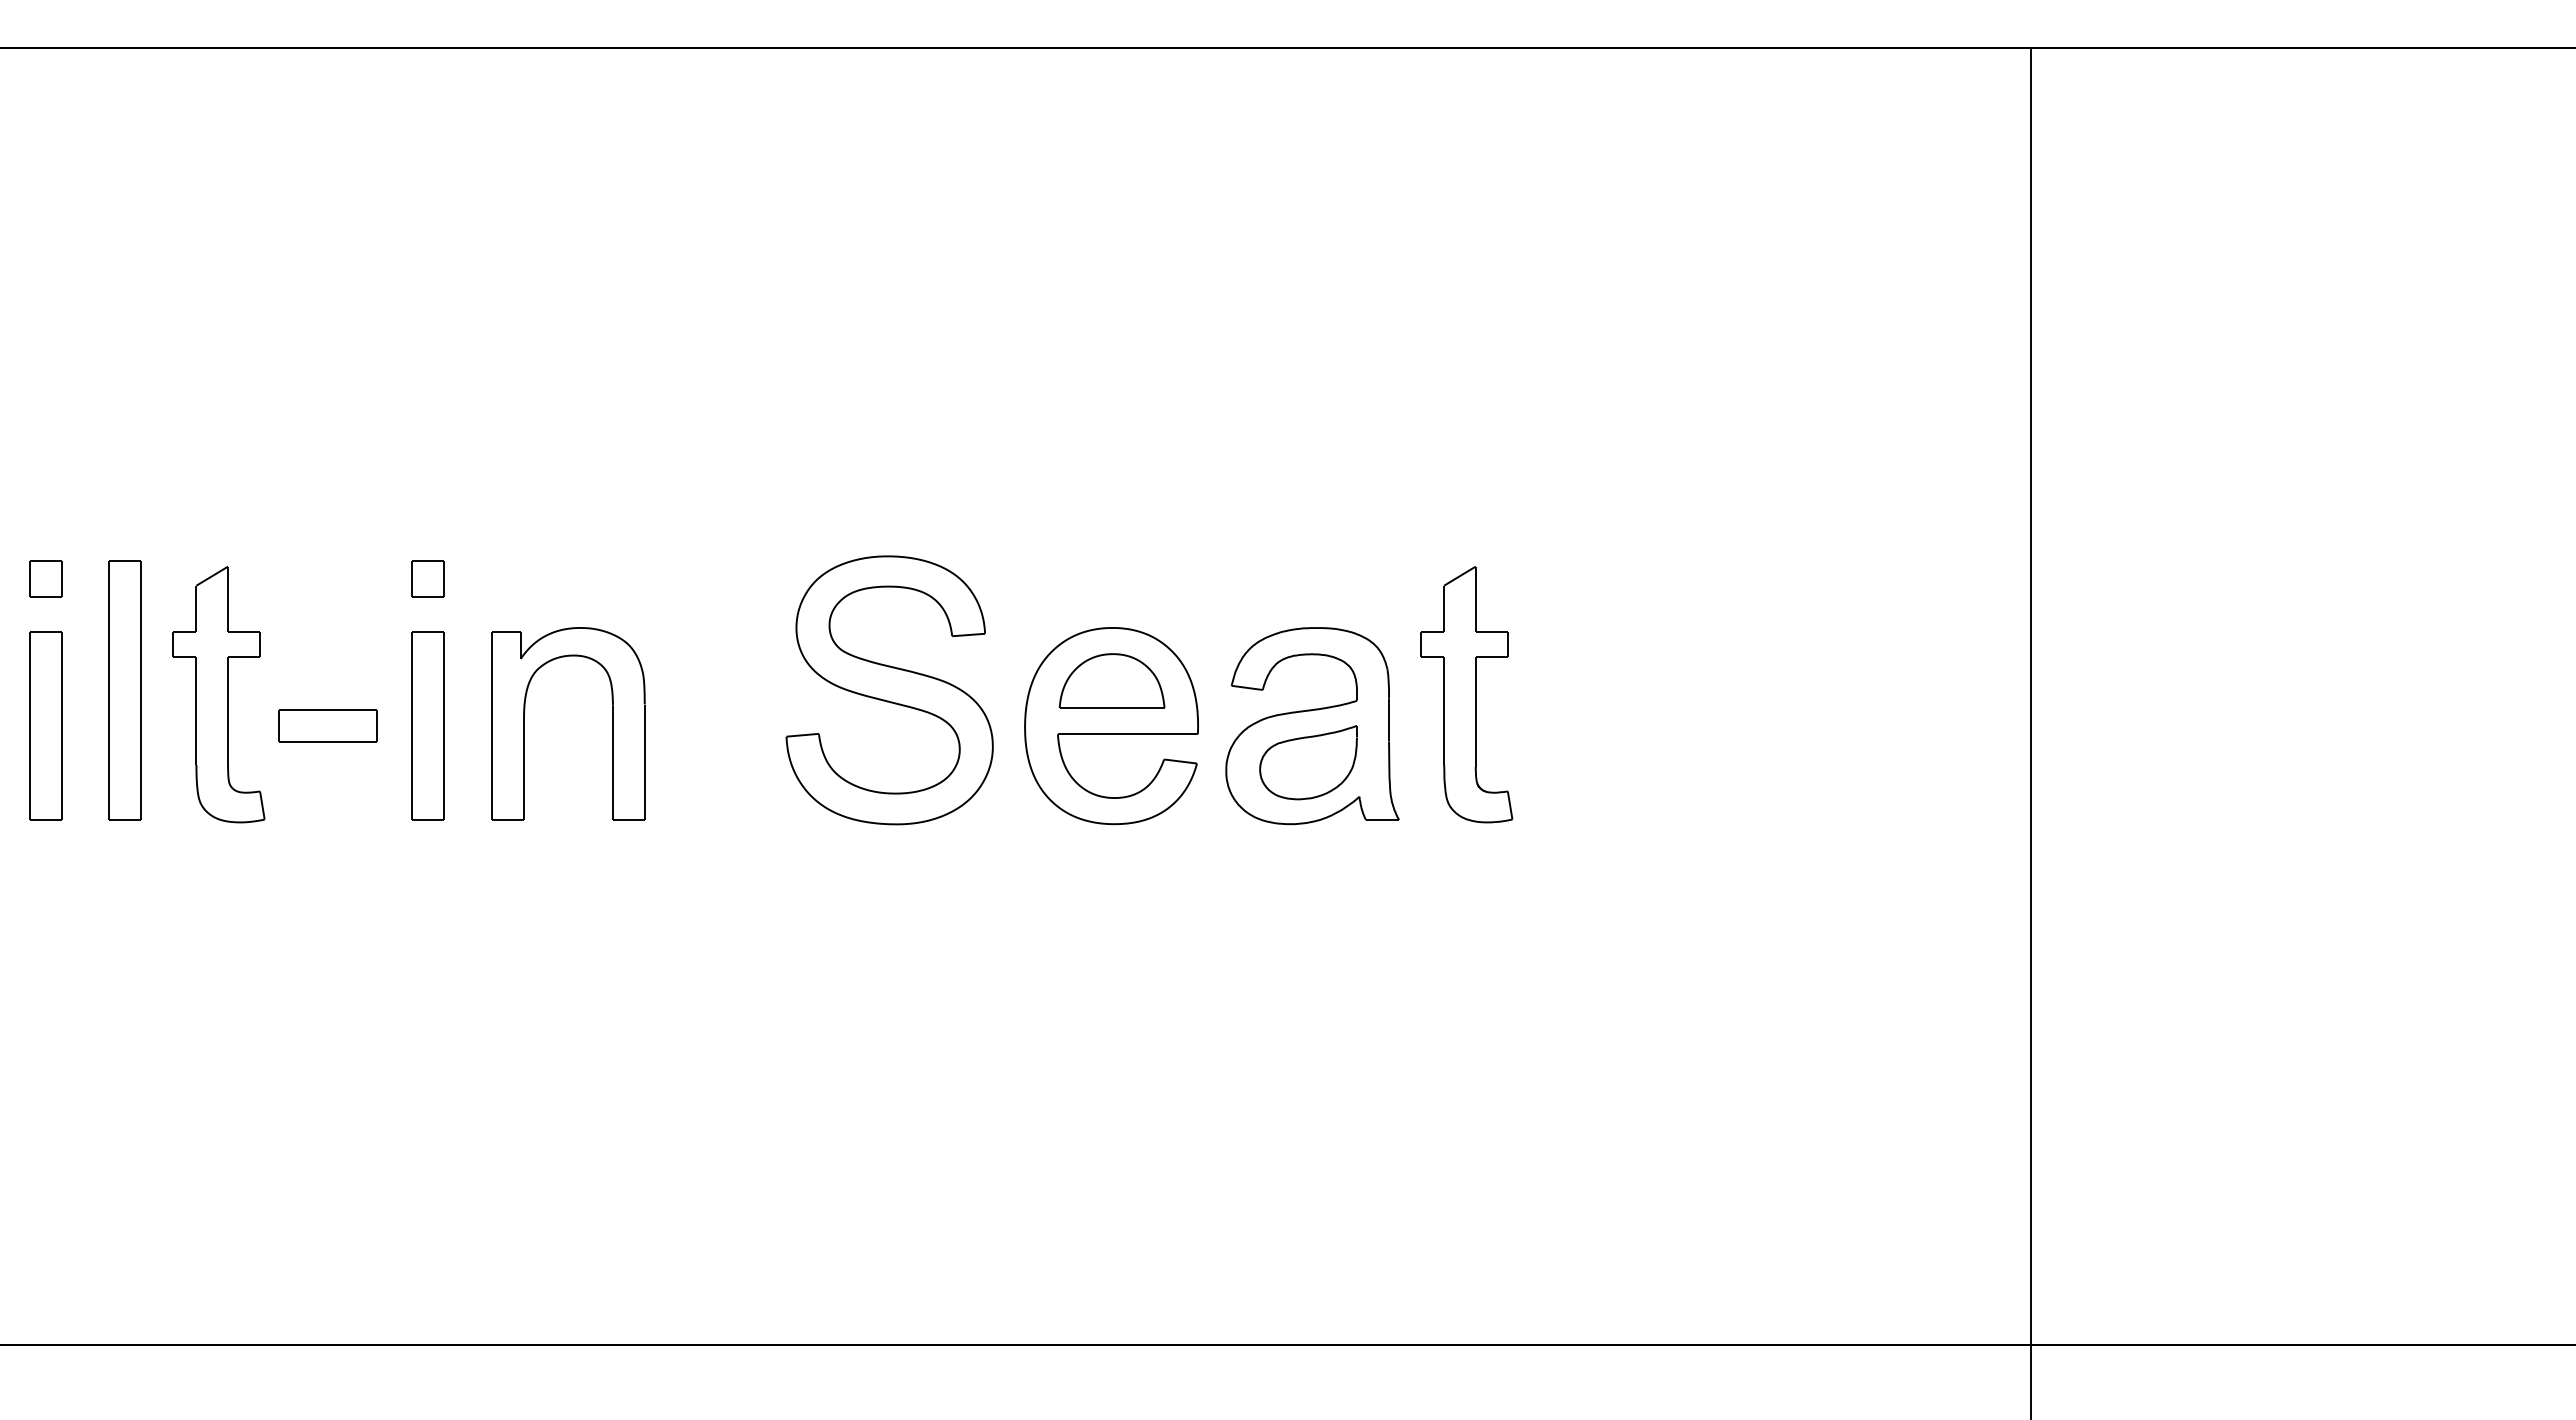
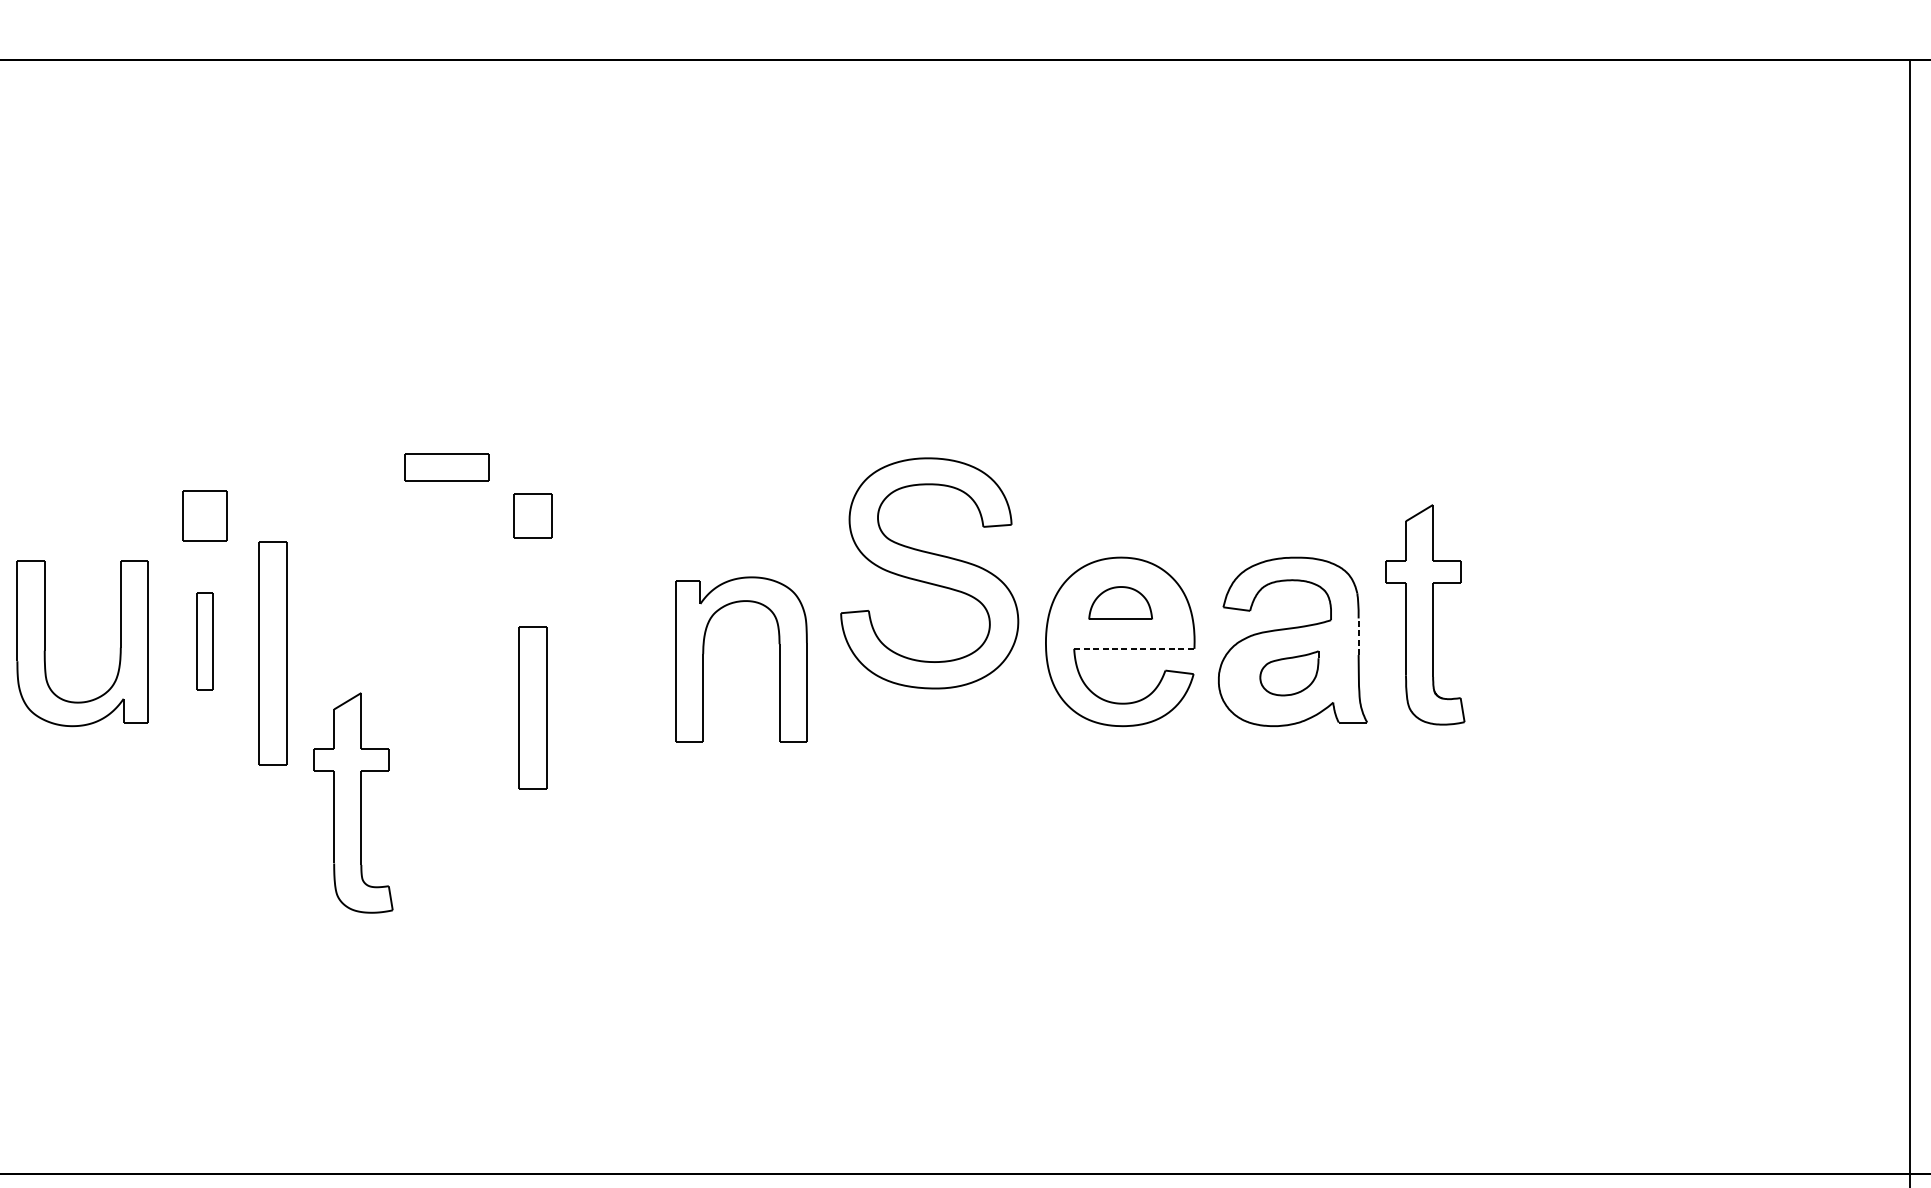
part: (45, 578) -> (204, 515), size x1.6
part: (427, 578) -> (532, 515), size x1.4
part: (1111, 680) -> (1120, 602), size x0.7
part: (124, 690) -> (272, 653), moved
part: (889, 690) -> (929, 573), moved
part: (218, 694) -> (353, 802), moved
line: (1389, 719) -> (1359, 636), solid -> dashed
part: (524, 723) -> (703, 659), moved
part: (45, 725) -> (204, 641), size x0.6
part: (327, 725) -> (446, 467), moved
part: (427, 725) -> (532, 707), moved
line: (1128, 734) -> (1134, 649), solid -> dashed
part: (1308, 762) -> (1289, 673), size x0.7

